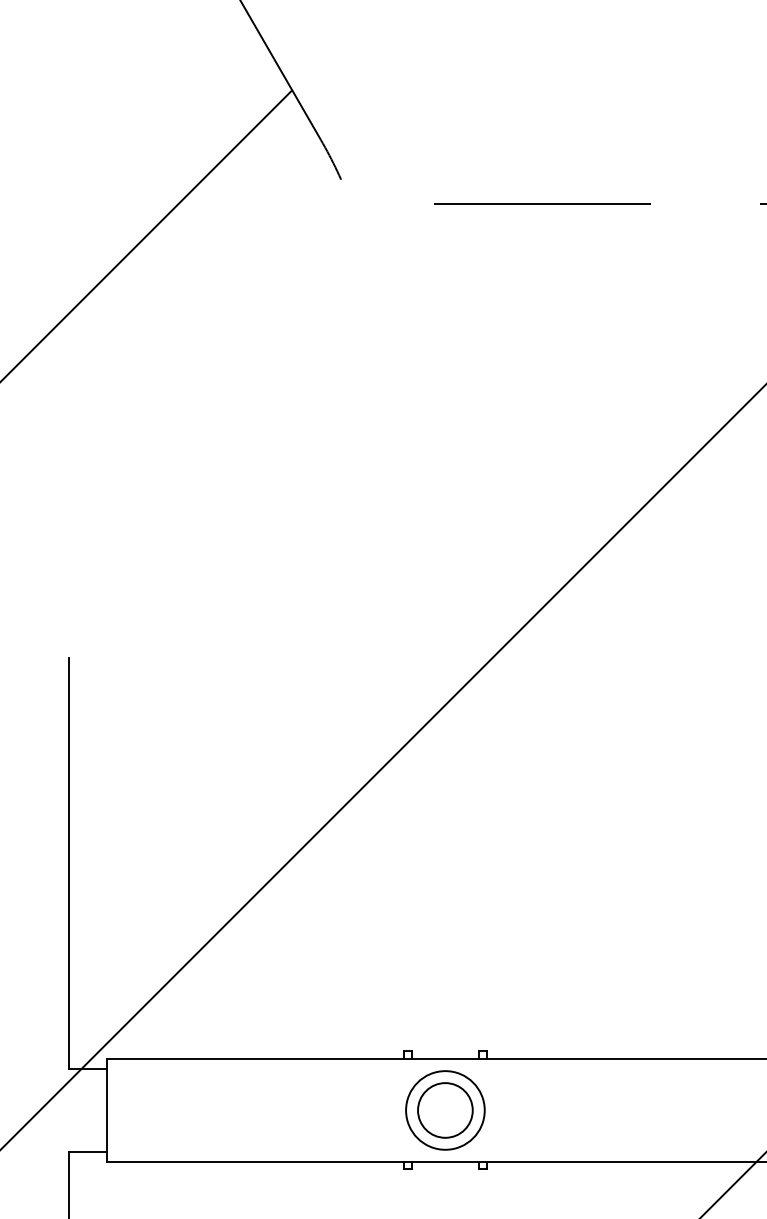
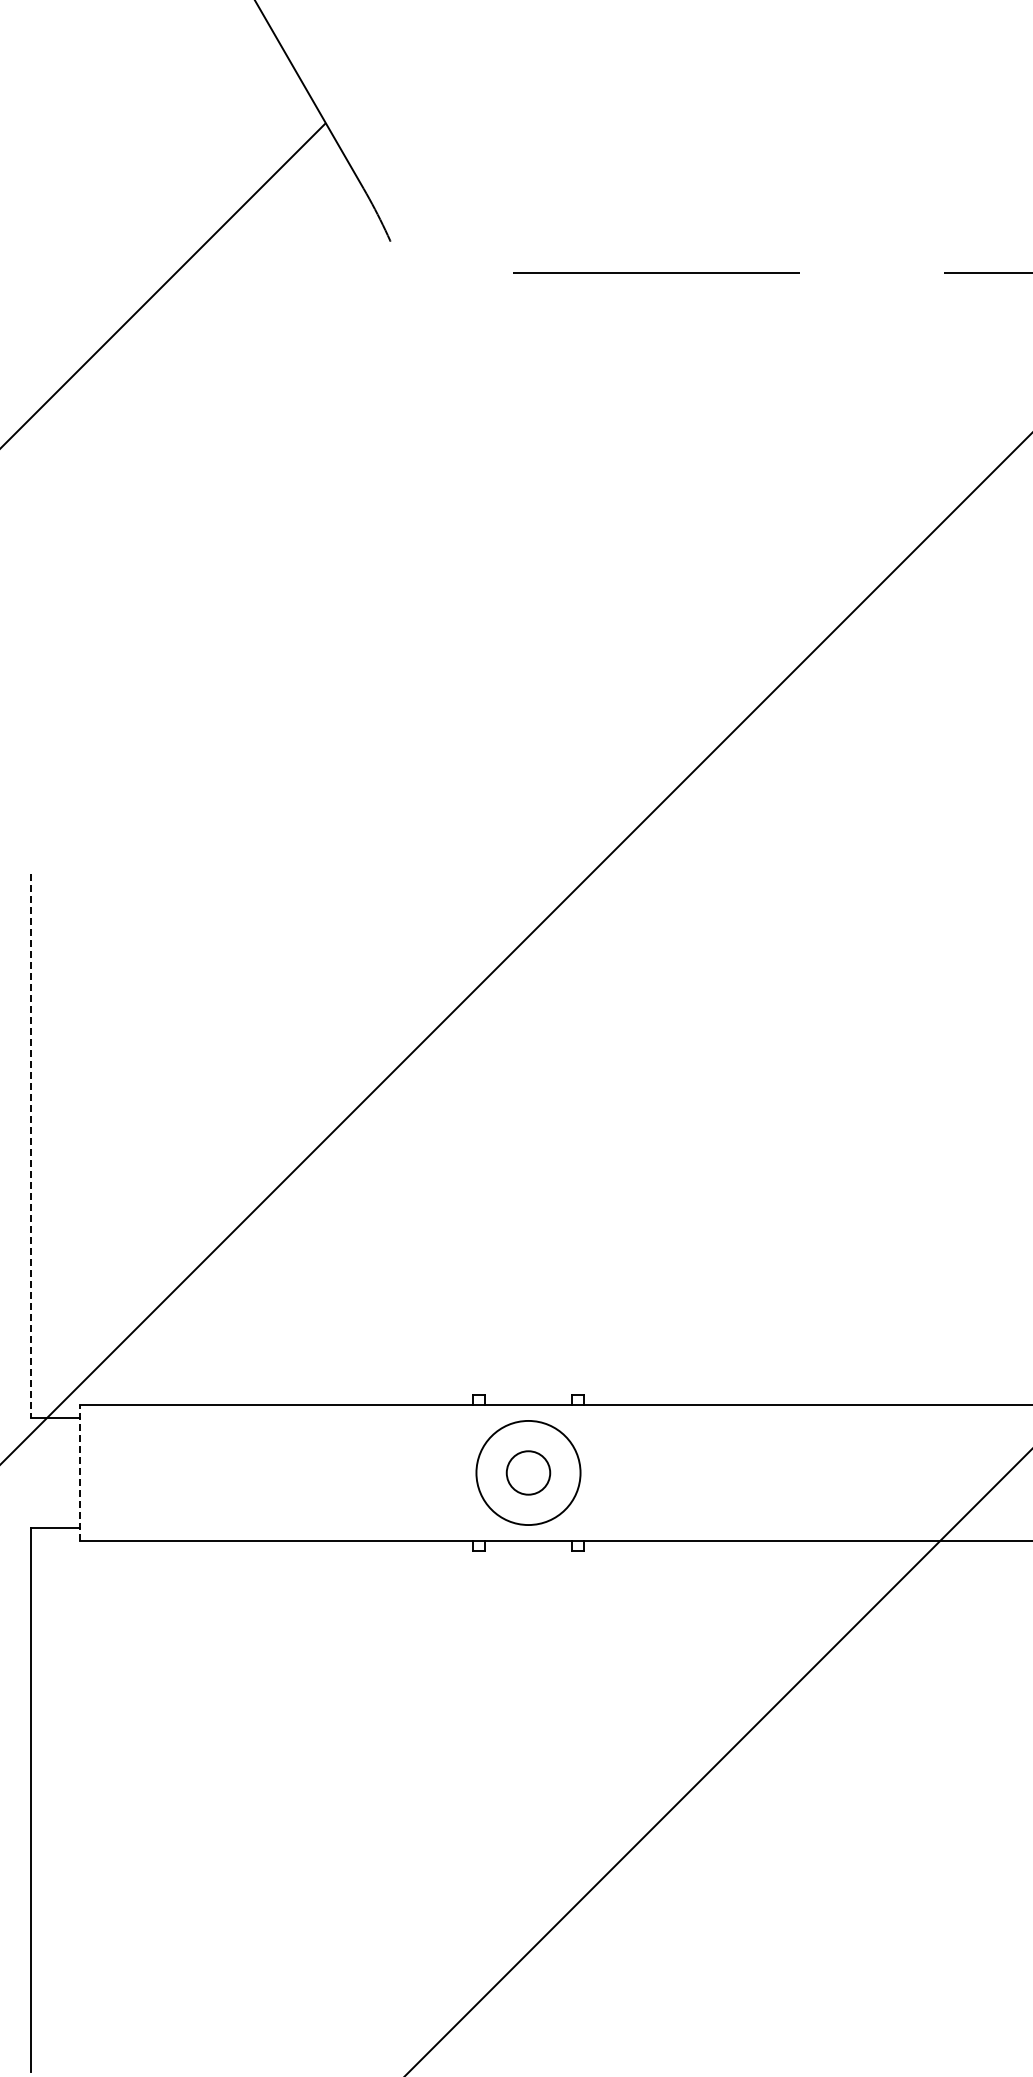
line: (69, 863) -> (31, 1146), solid -> dashed
line: (106, 1110) -> (80, 1472), solid -> dashed
circle: (445, 1110) -> (528, 1472), size x0.6

